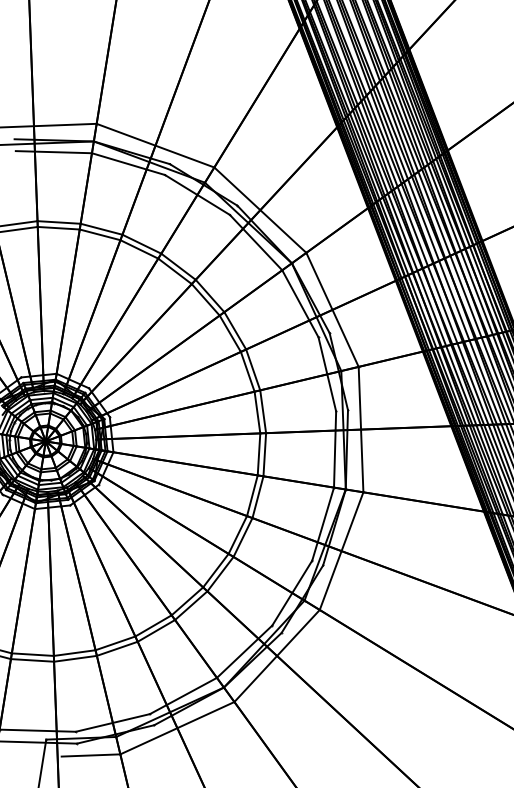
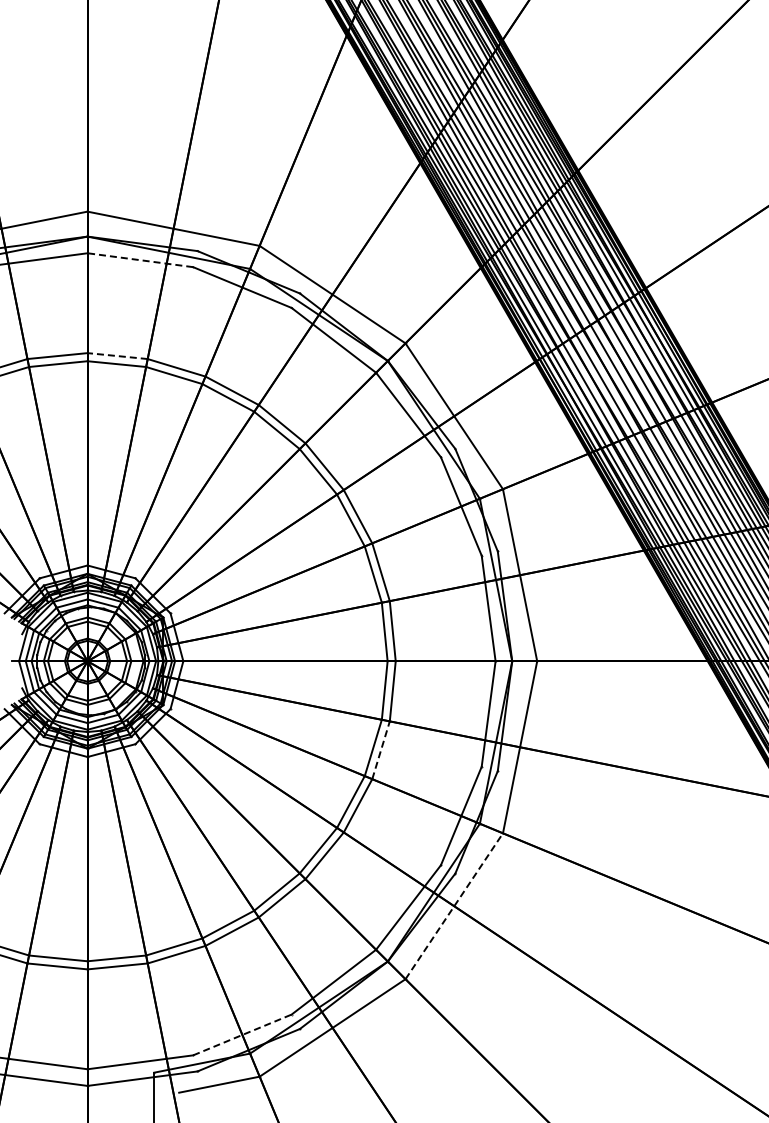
line: (127, 164) -> (139, 260), solid -> dashed
line: (101, 229) -> (117, 356), solid -> dashed
line: (243, 537) -> (381, 749), solid -> dashed
line: (277, 656) -> (454, 906), solid -> dashed
line: (113, 722) -> (242, 1034), solid -> dashed

